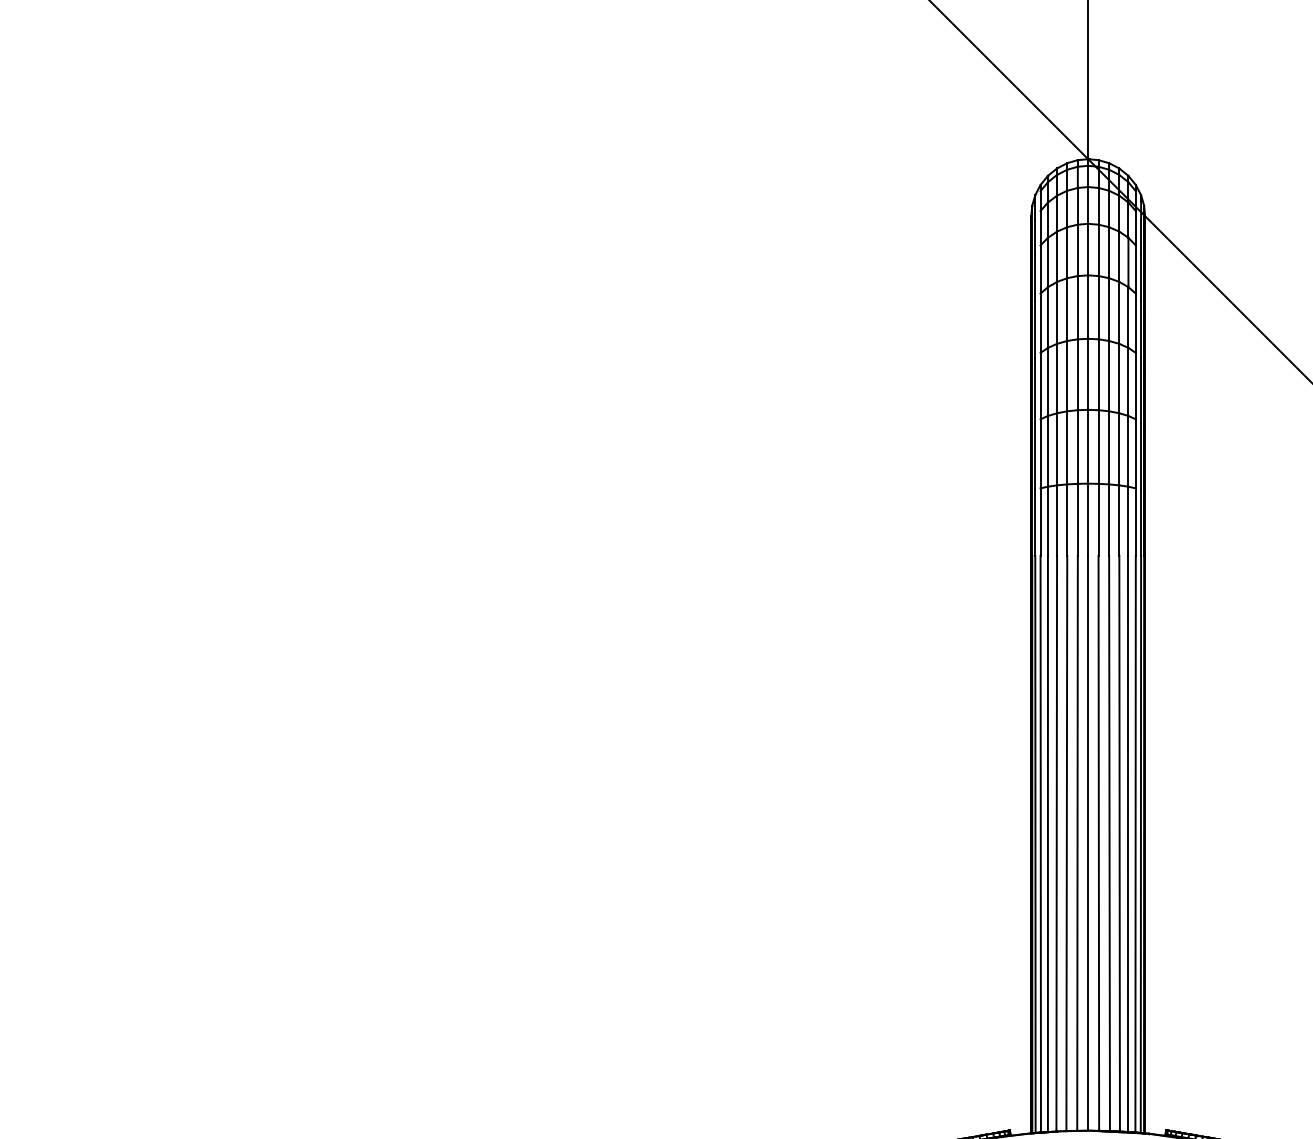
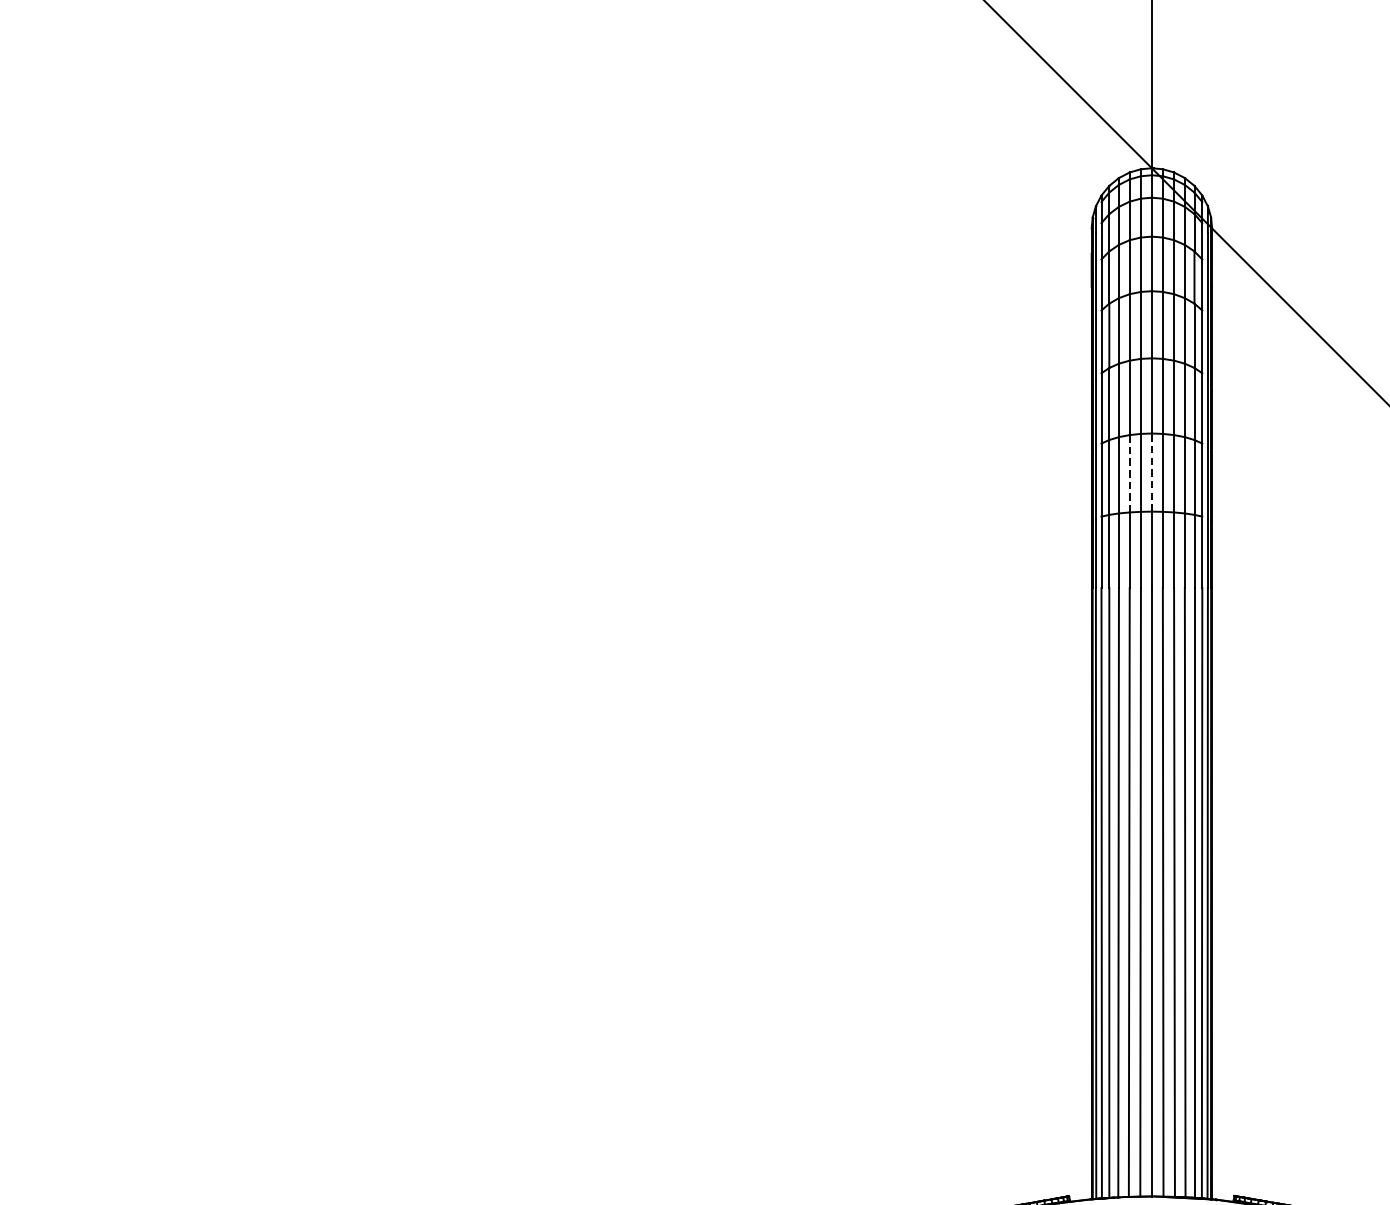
line: (1088, 446) -> (1152, 472), solid -> dashed
line: (1067, 447) -> (1130, 473), solid -> dashed

